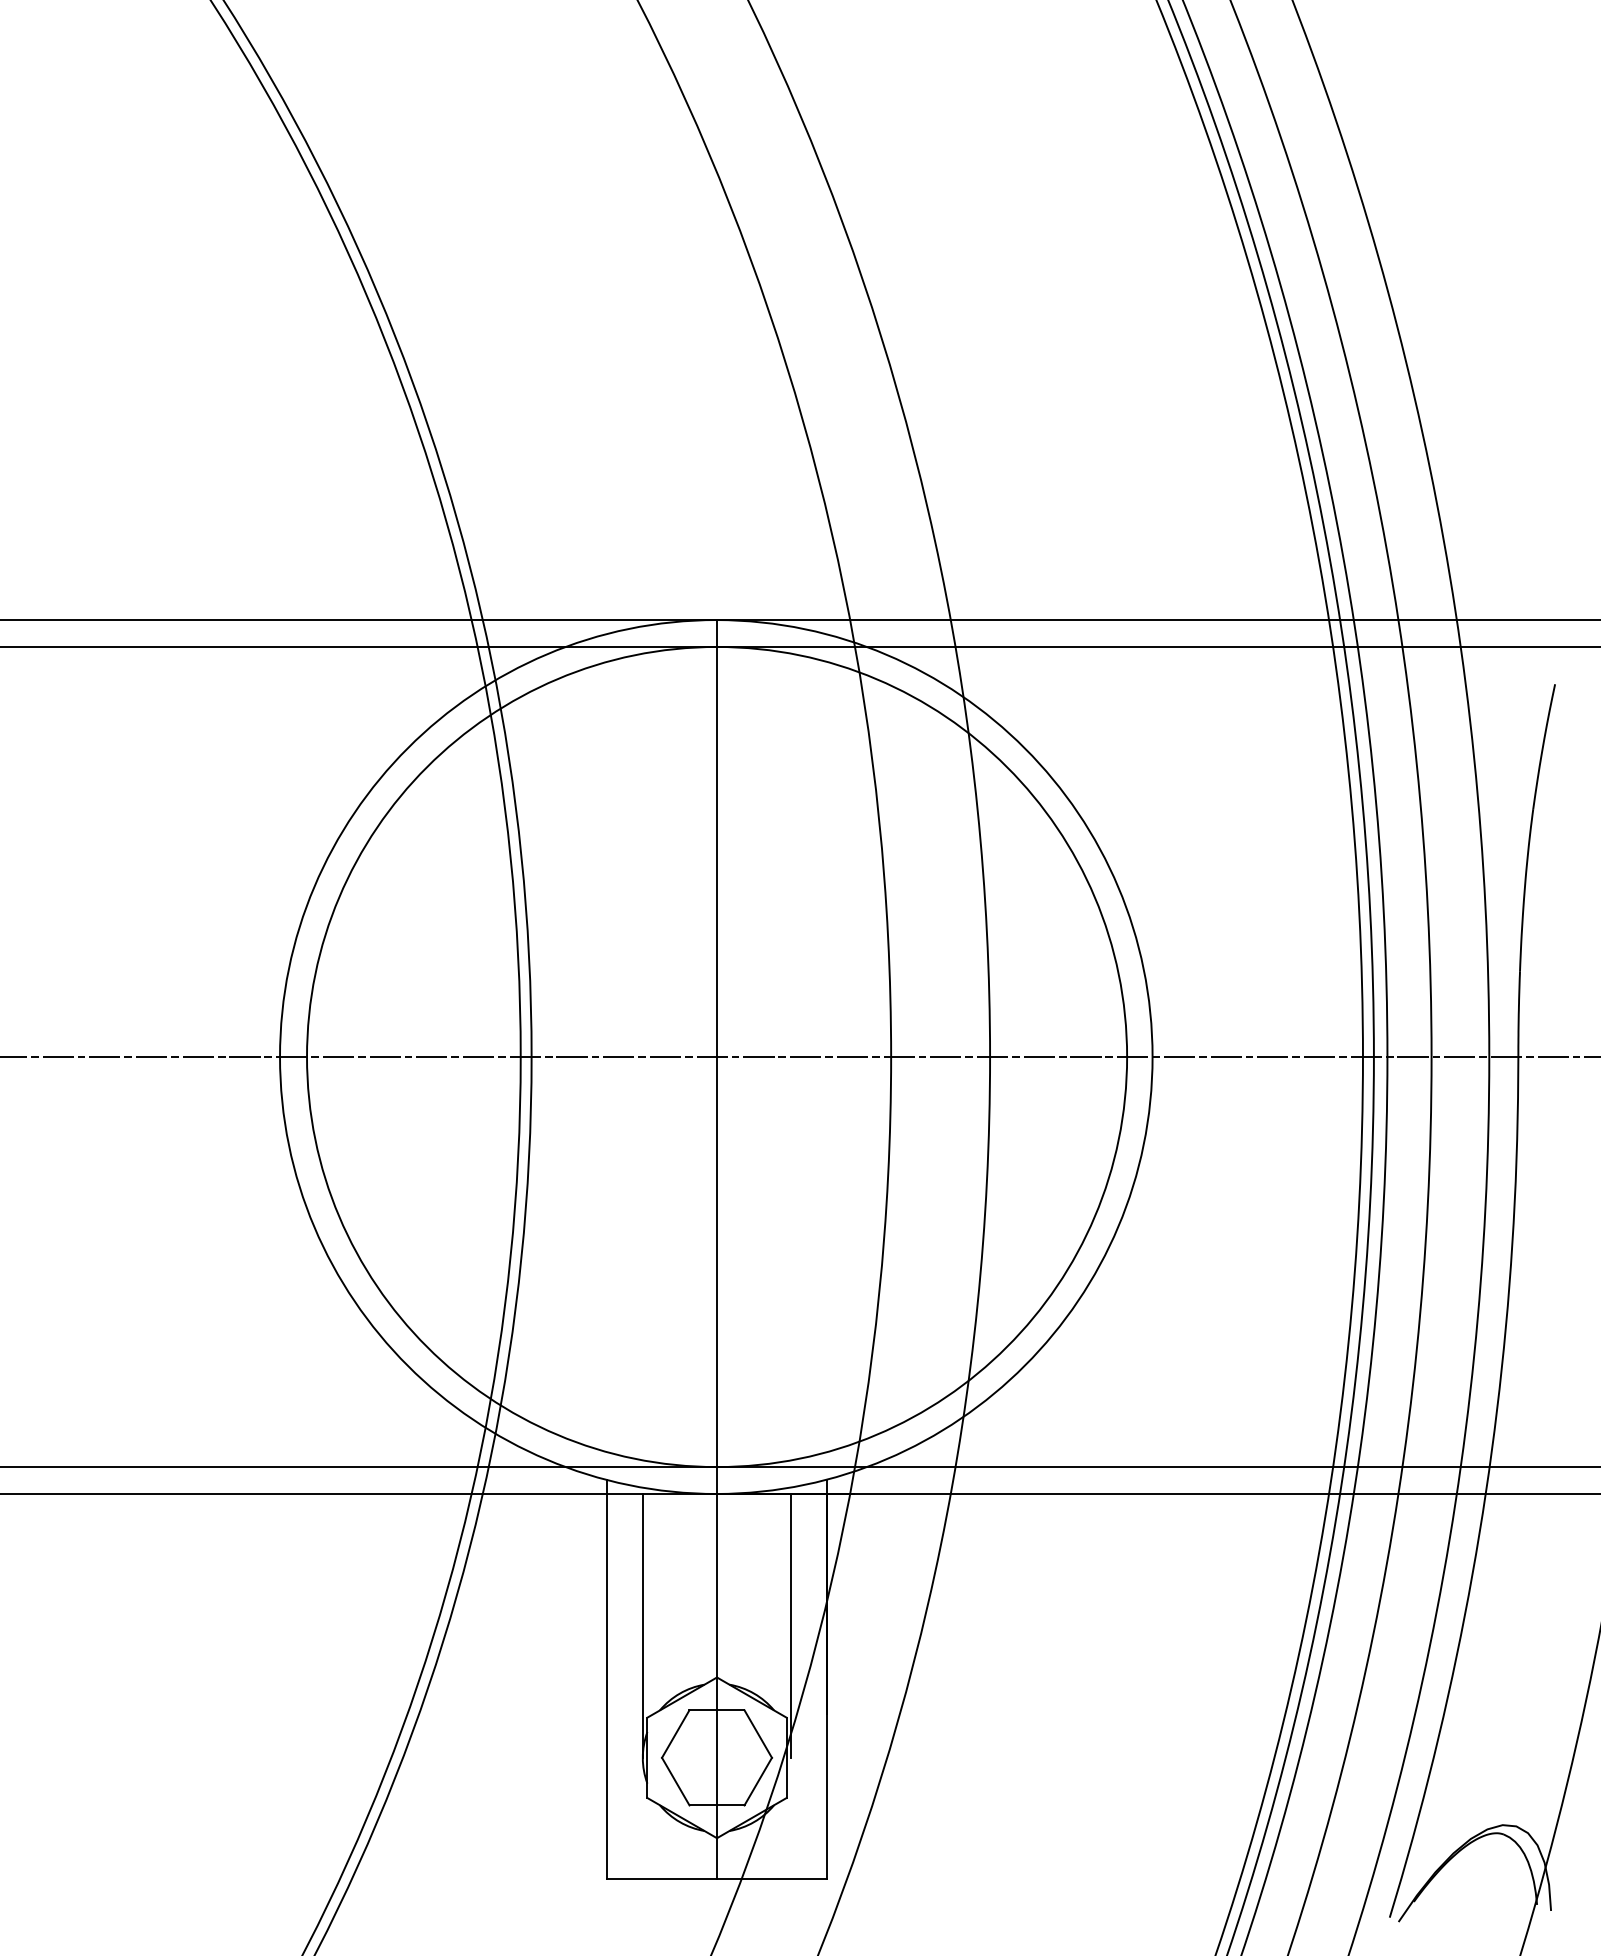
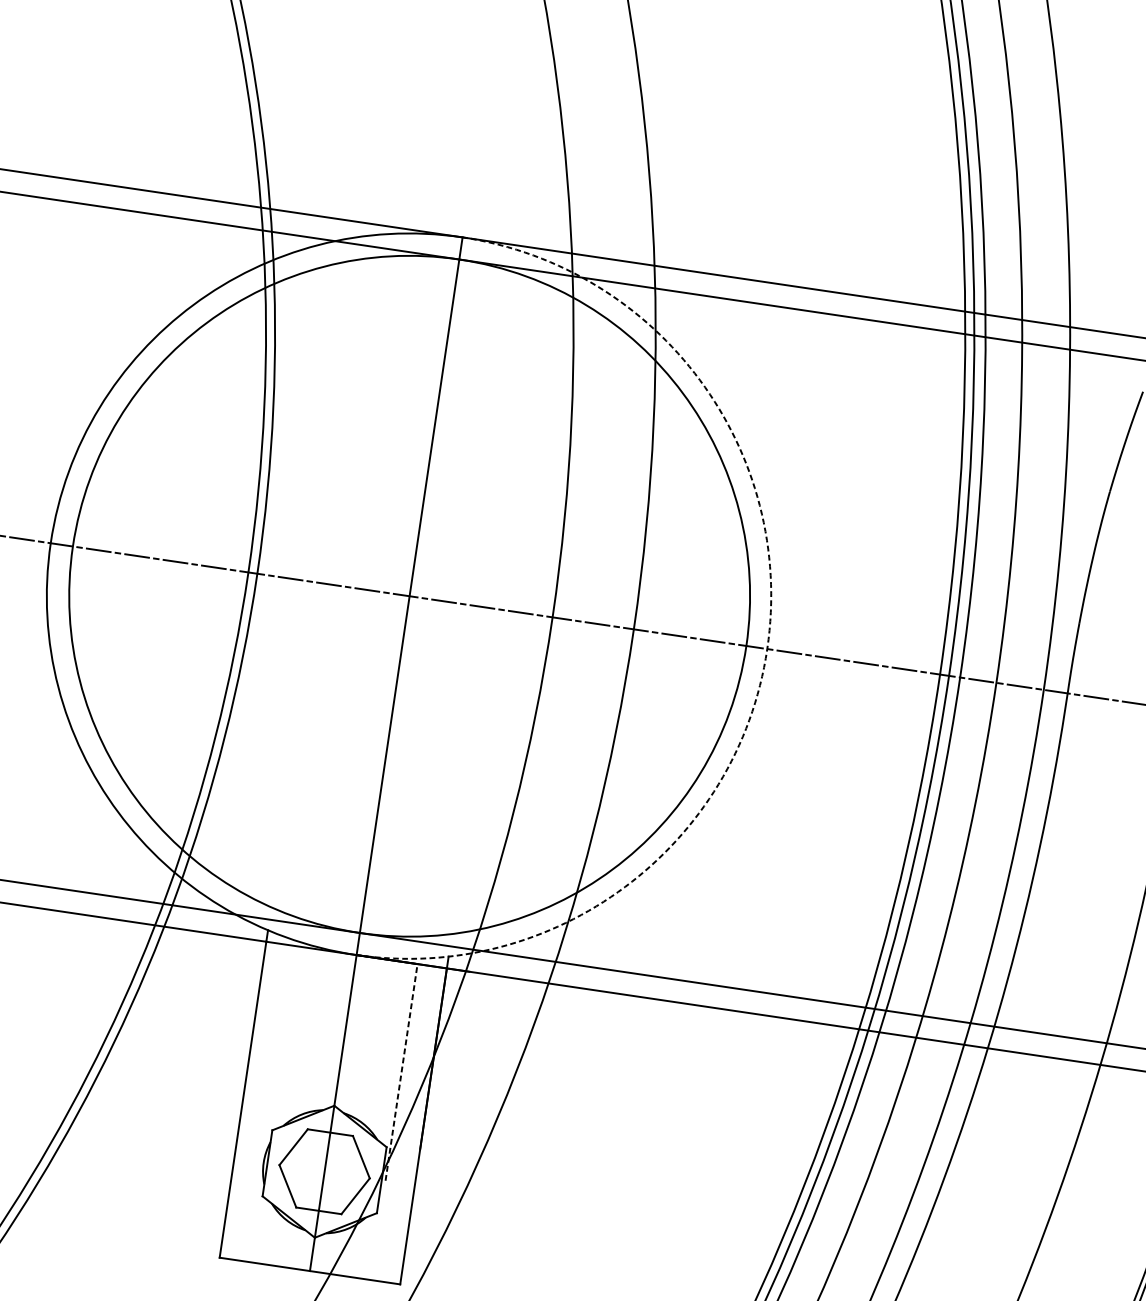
arc: (1152, 1057) -> (767, 649), solid -> dashed
line: (642, 1625) -> (279, 1054), removed
line: (791, 1625) -> (401, 1072), solid -> dashed

